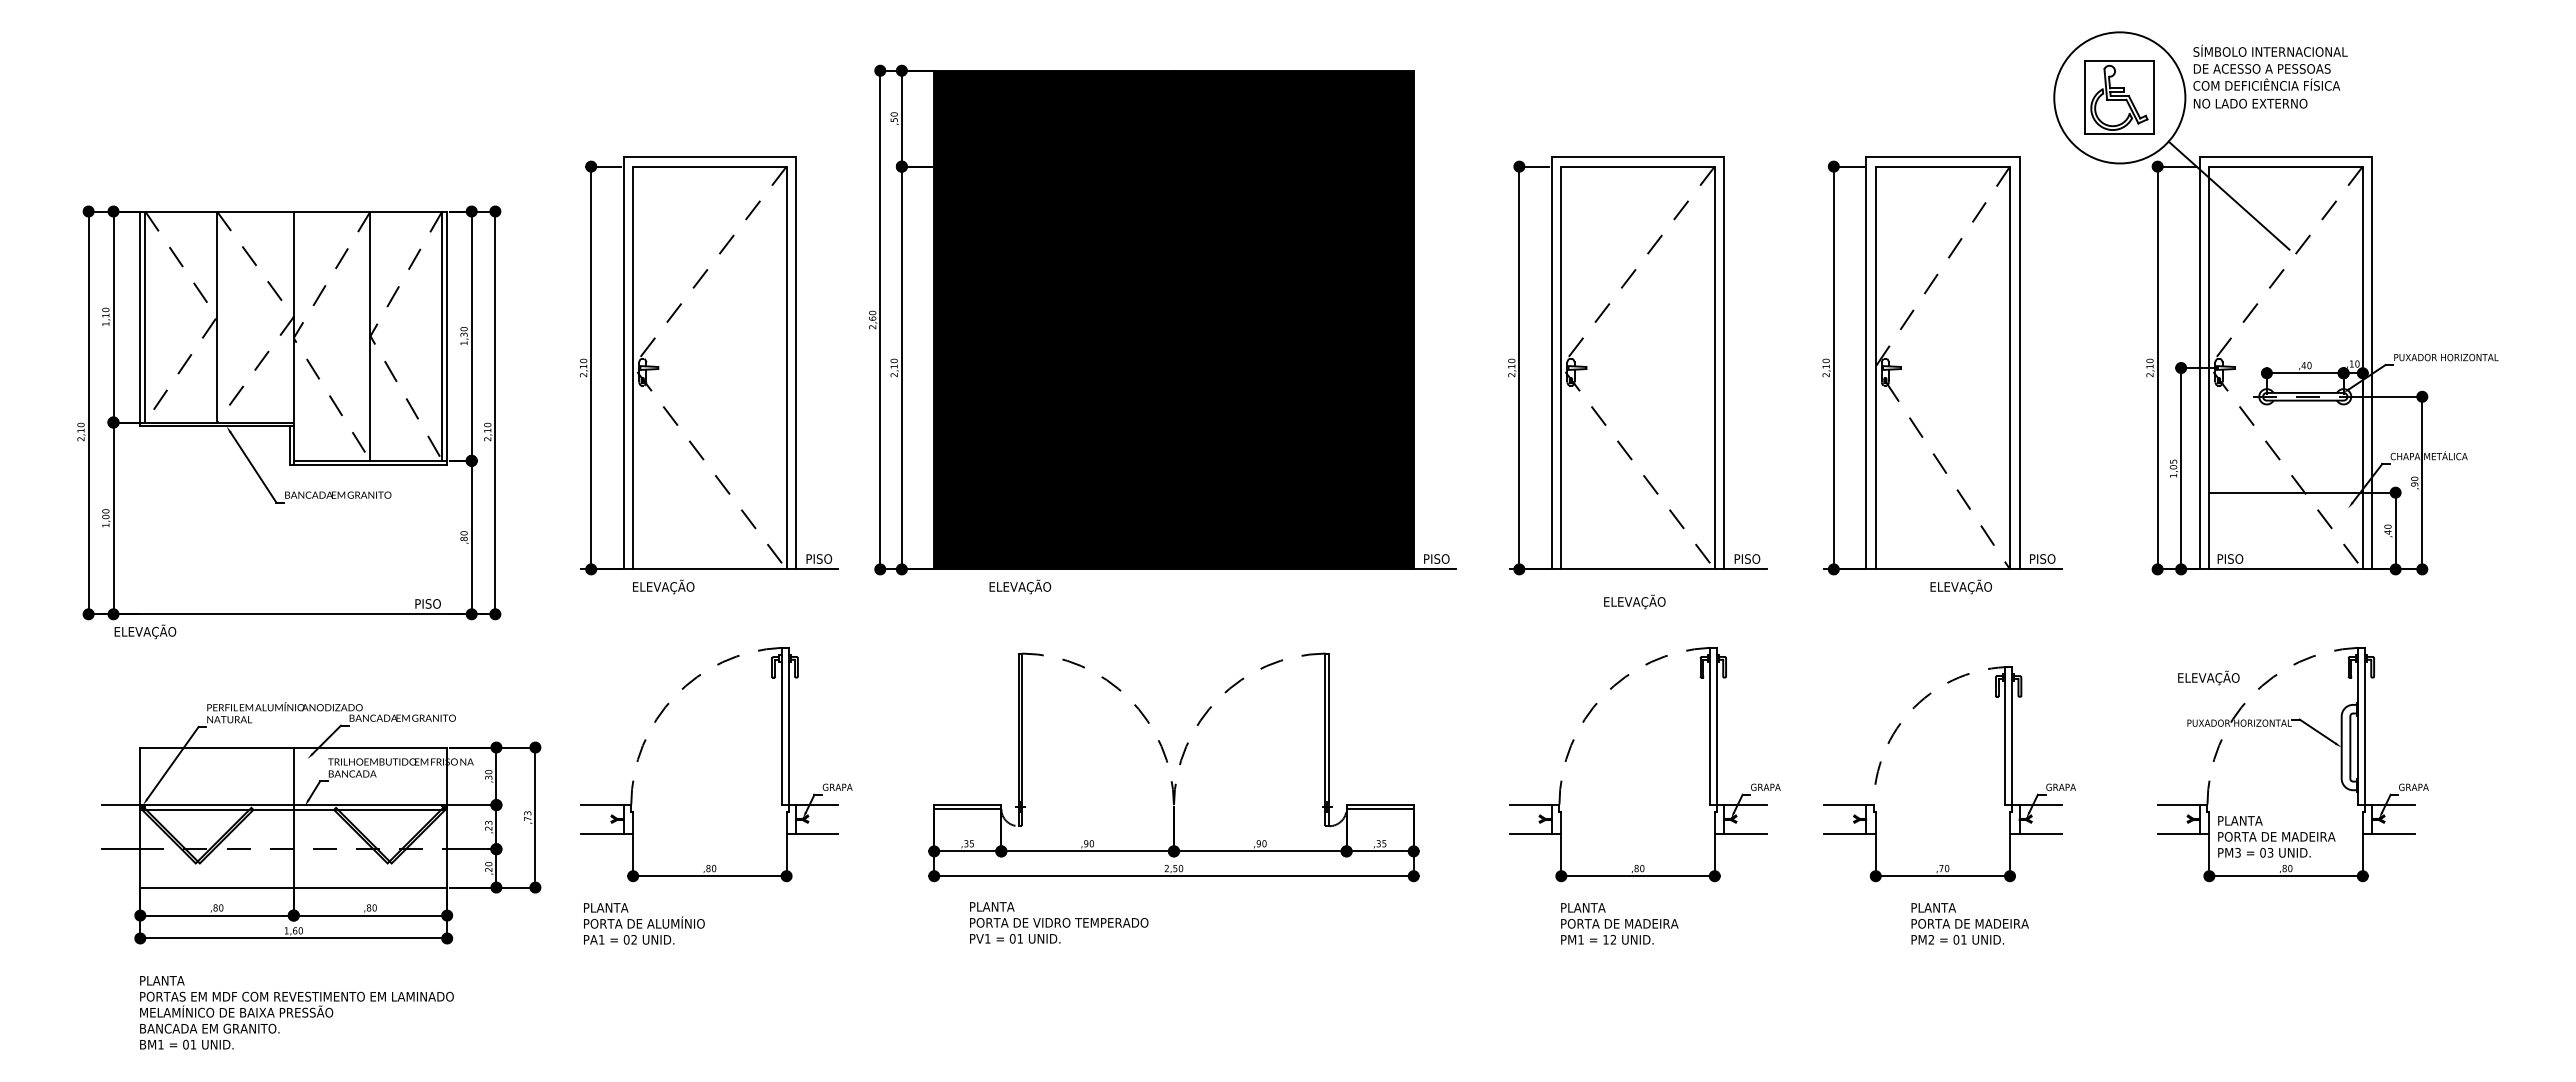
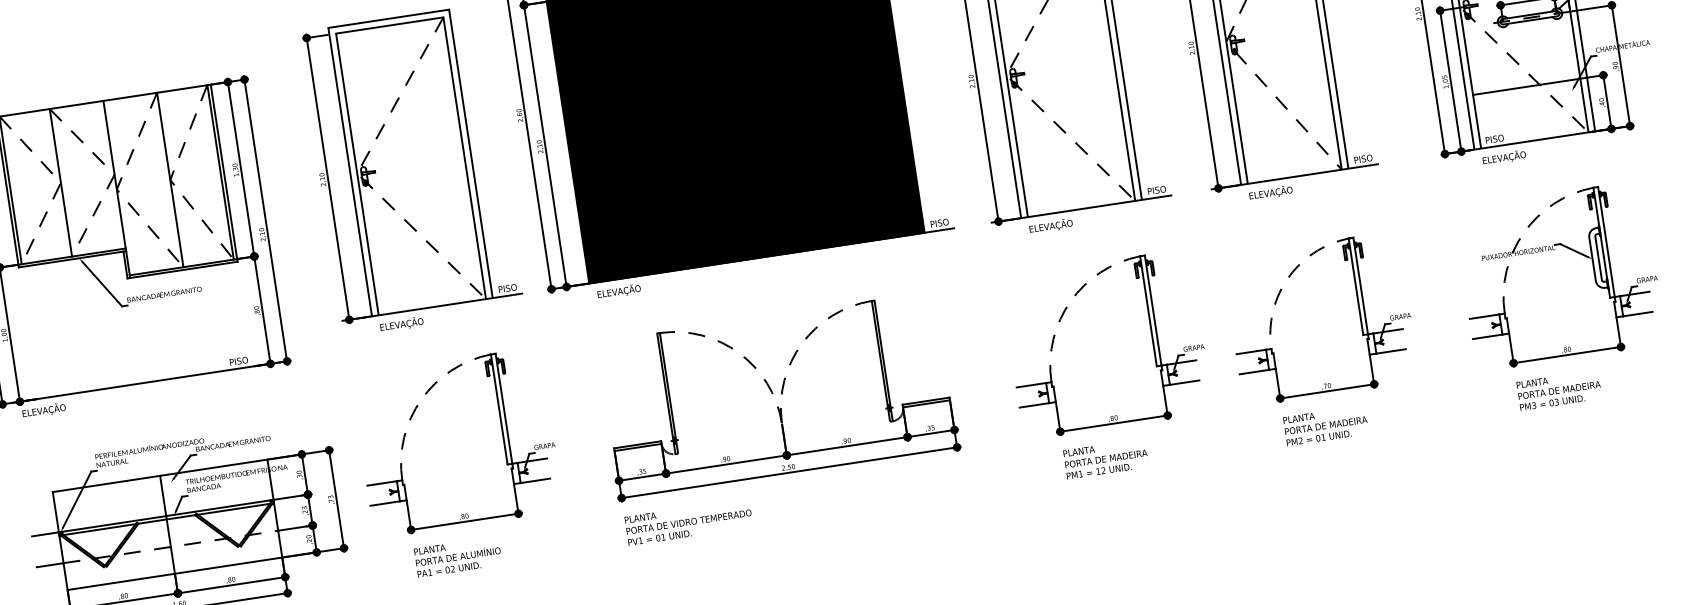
text: (1020, 586) -> (619, 291), moved
text: (1960, 586) -> (1270, 192), moved
text: (1634, 601) -> (1050, 225), moved
text: (2208, 677) -> (1504, 157), moved
text: (2276, 836) -> (1559, 390), moved
text: (1059, 922) -> (689, 521), moved
text: (644, 923) -> (458, 556), moved
text: (1969, 923) -> (1325, 425), moved

